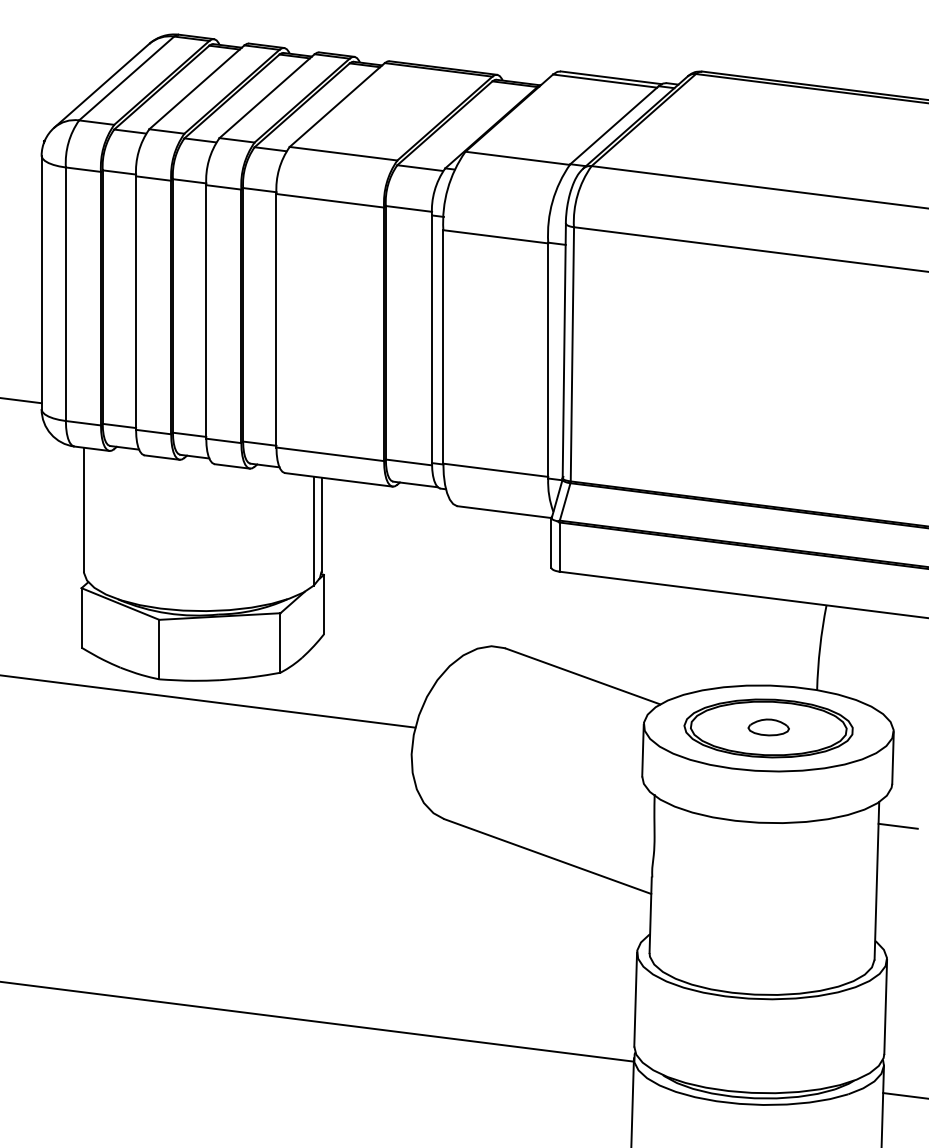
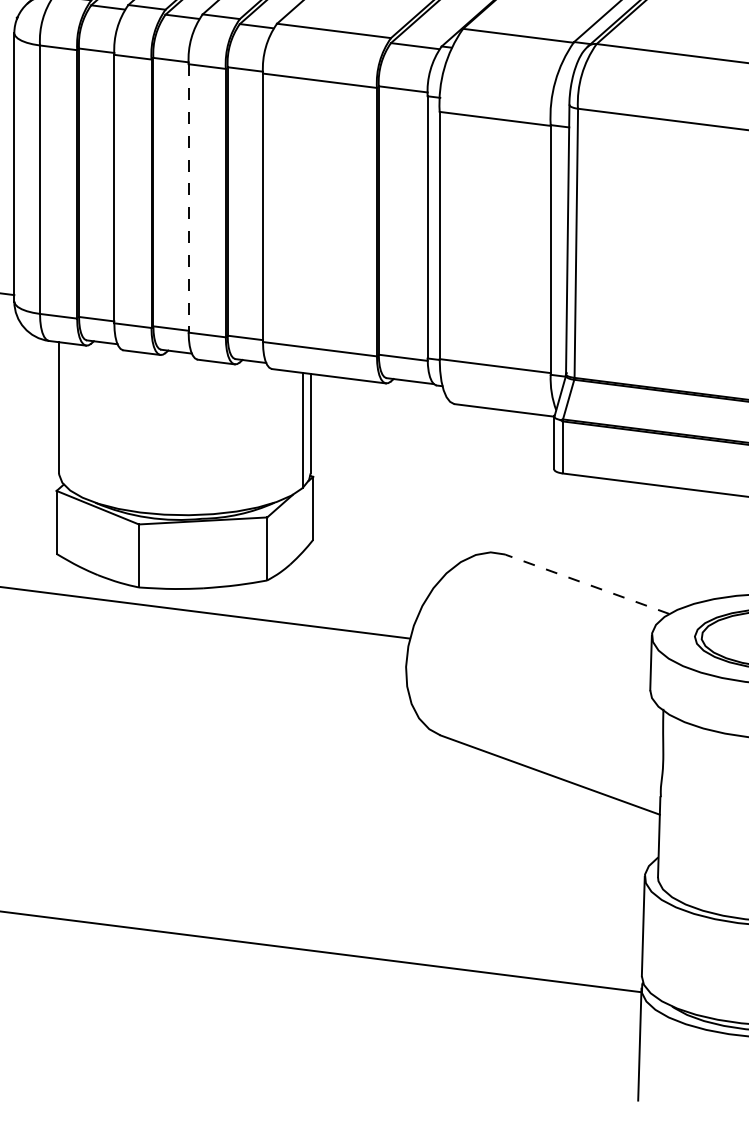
line: (206, 311) -> (188, 197), solid -> dashed
line: (582, 676) -> (587, 584), solid -> dashed

